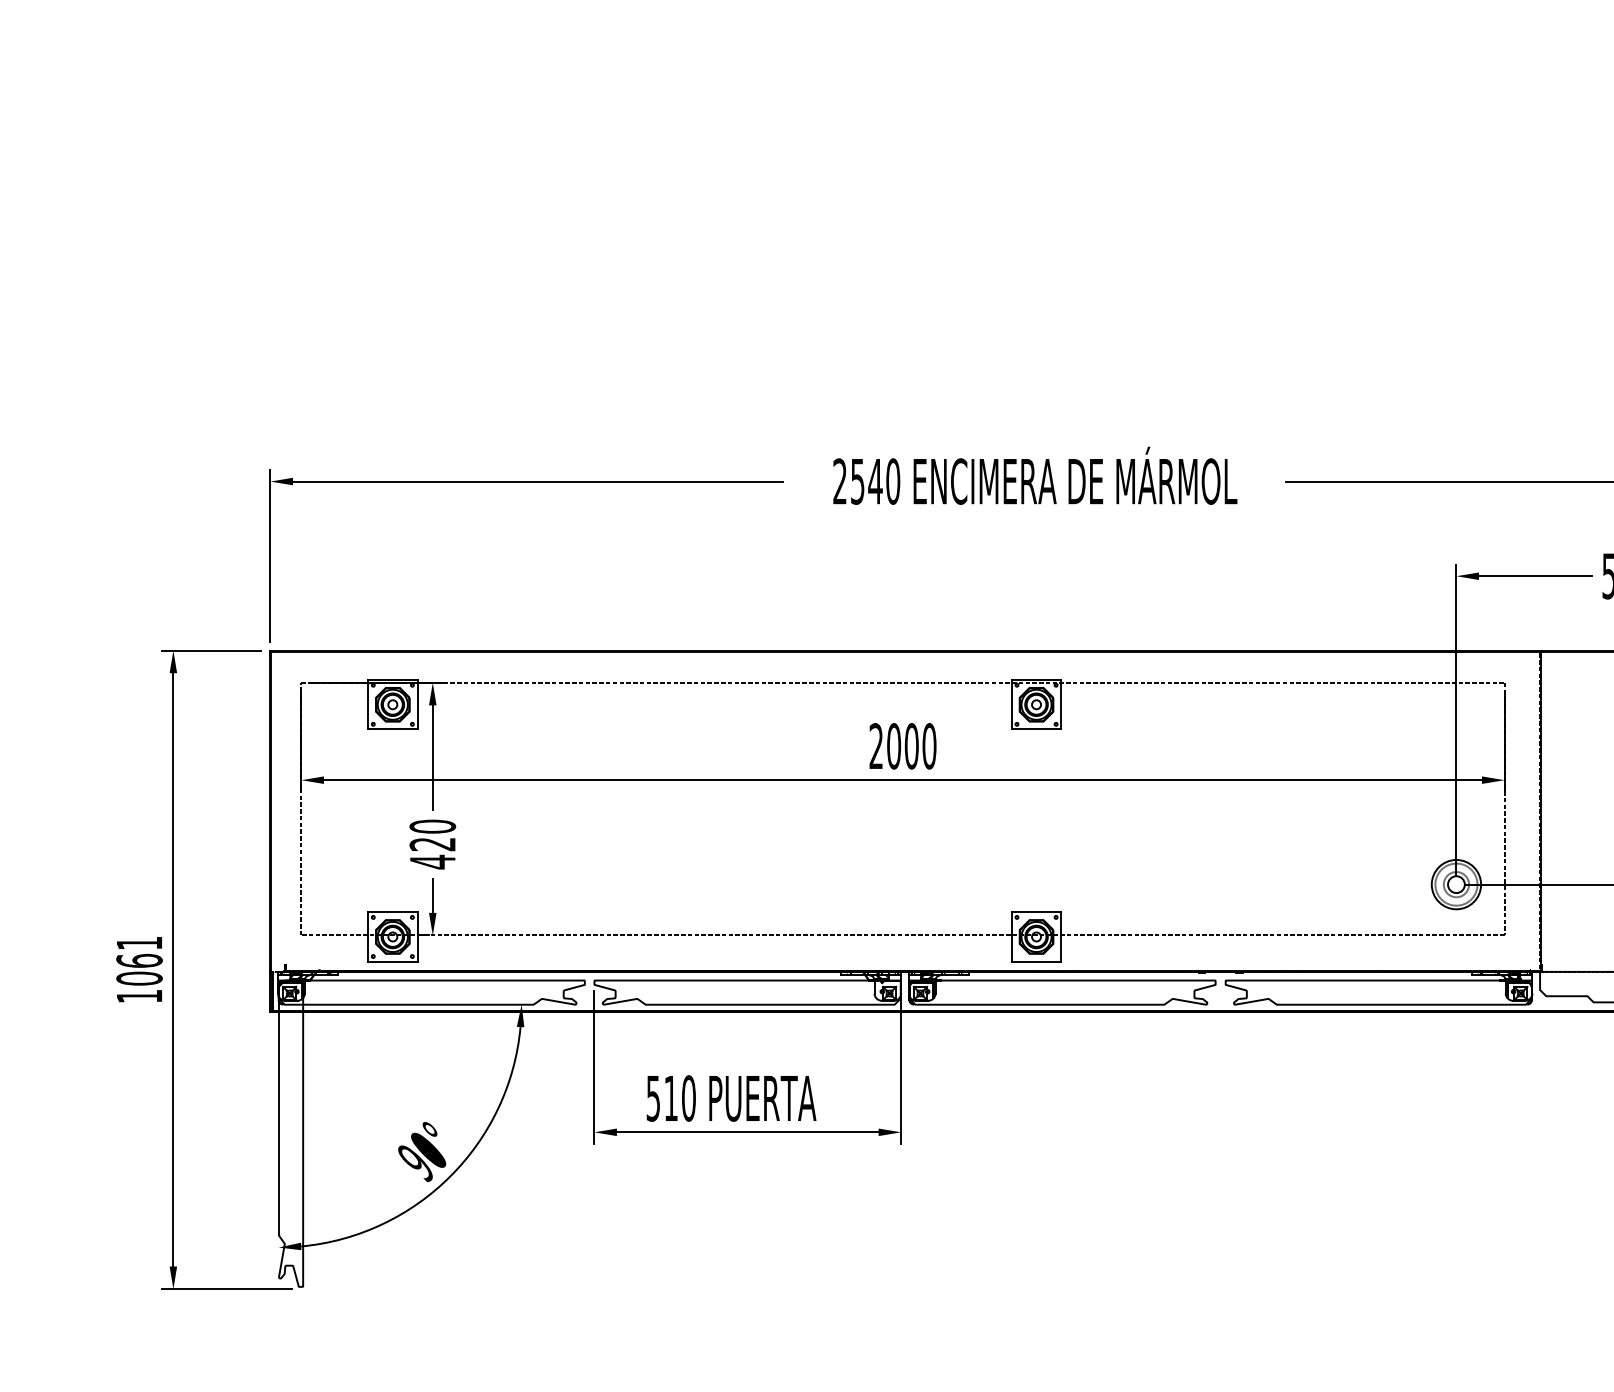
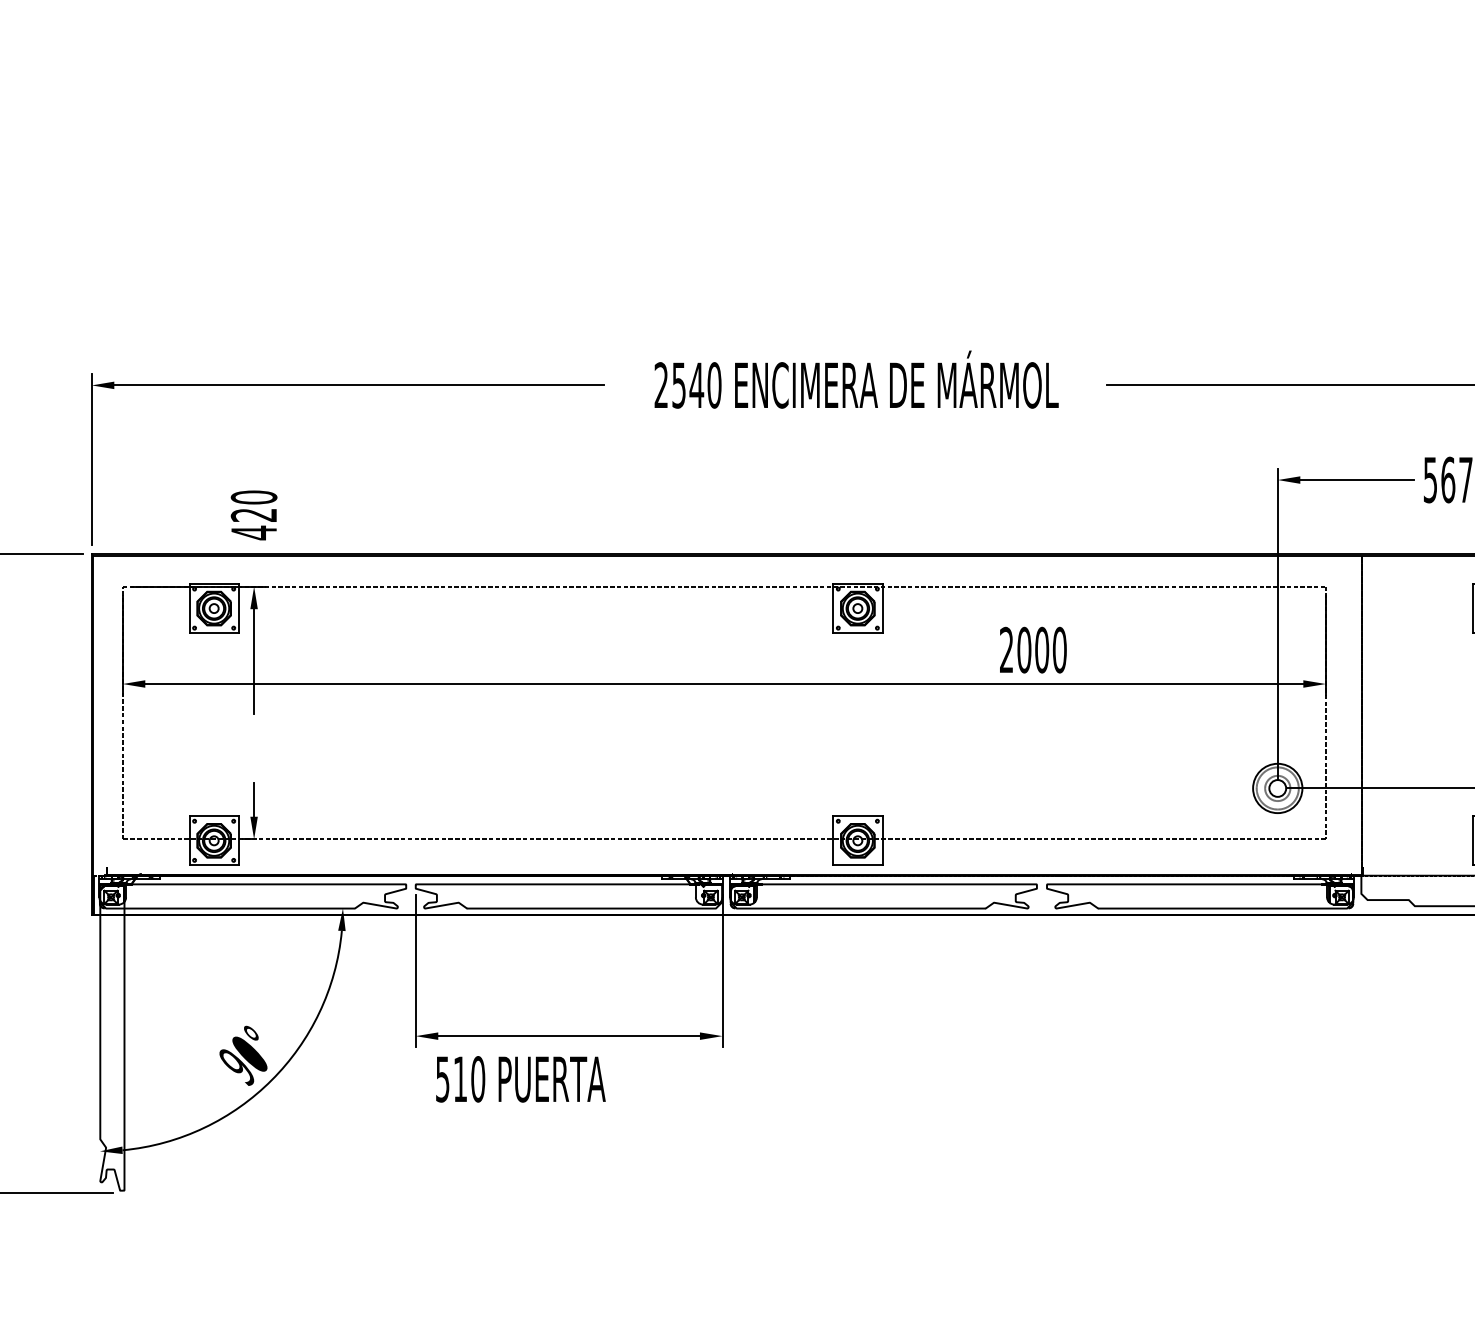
text: (902, 746) -> (1032, 650), moved
text: (432, 844) -> (253, 515), moved
text: (731, 1098) -> (520, 1079), moved

